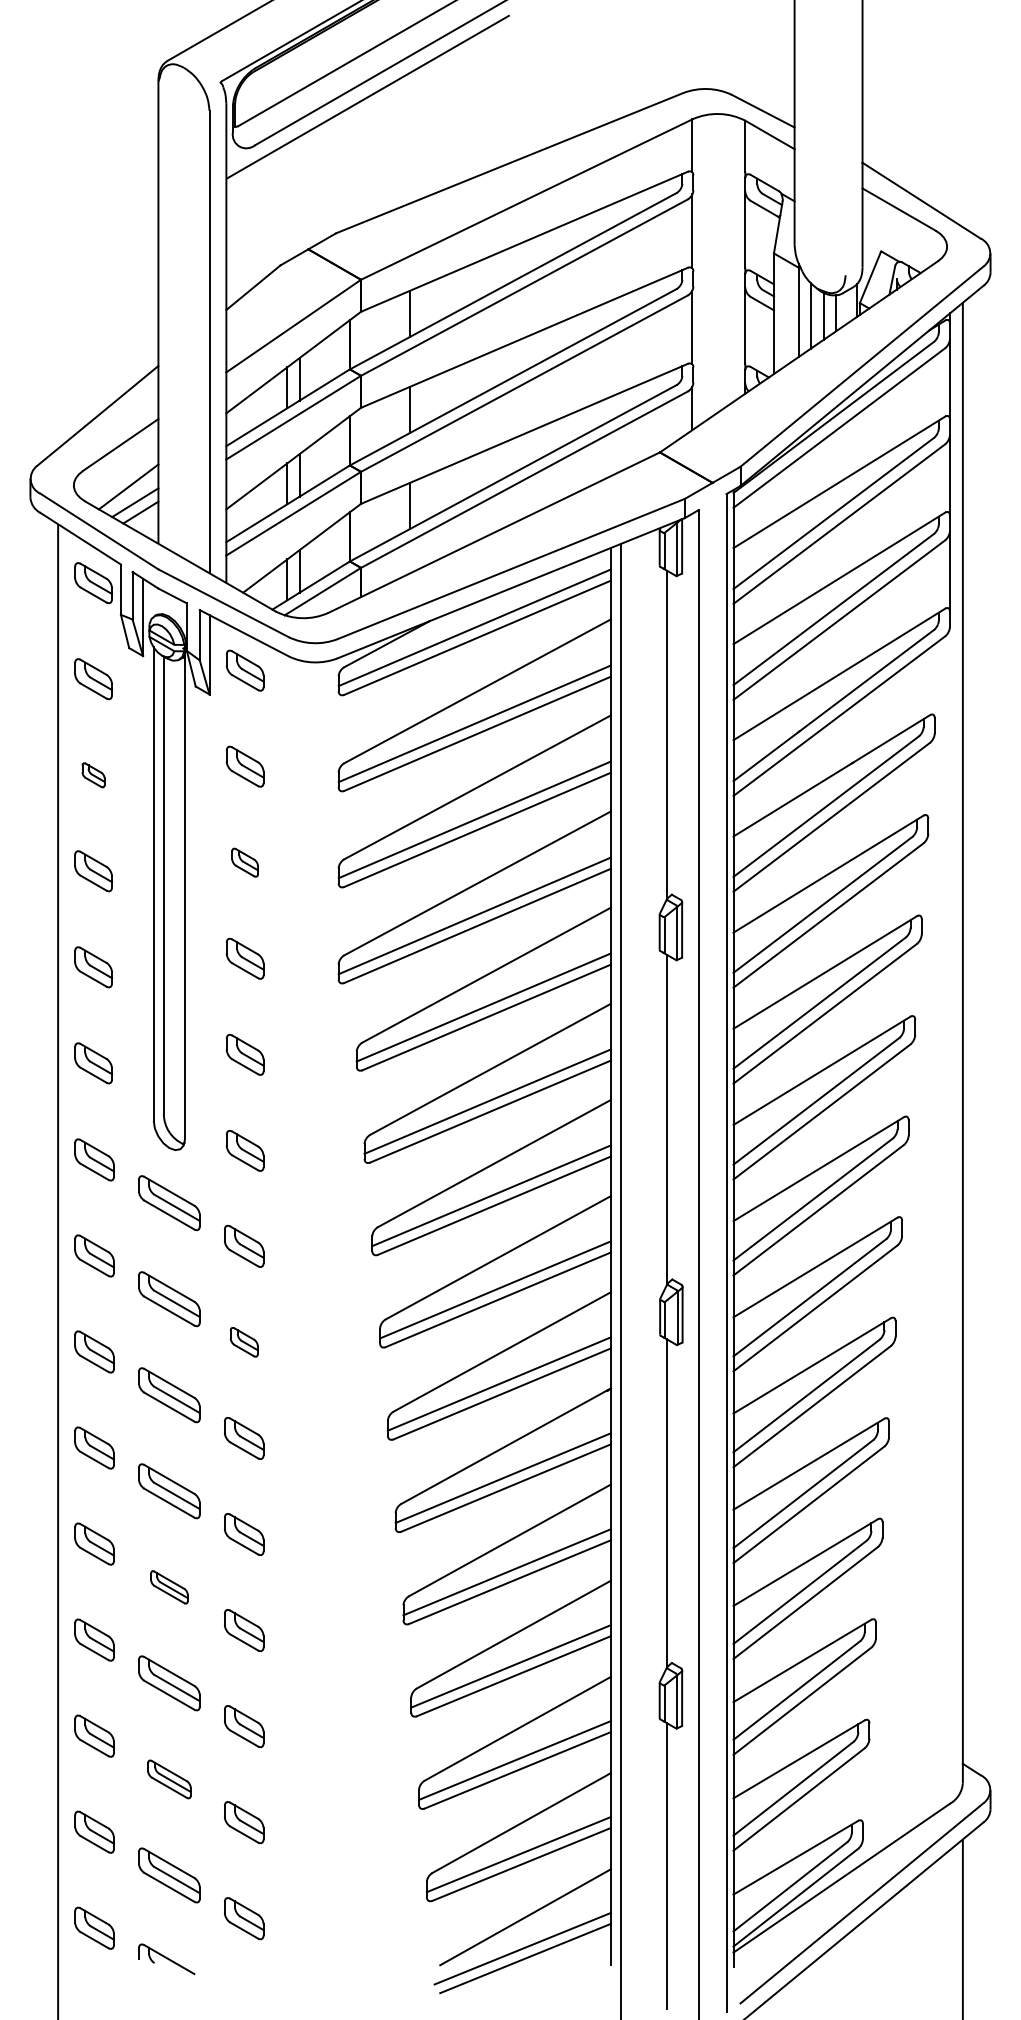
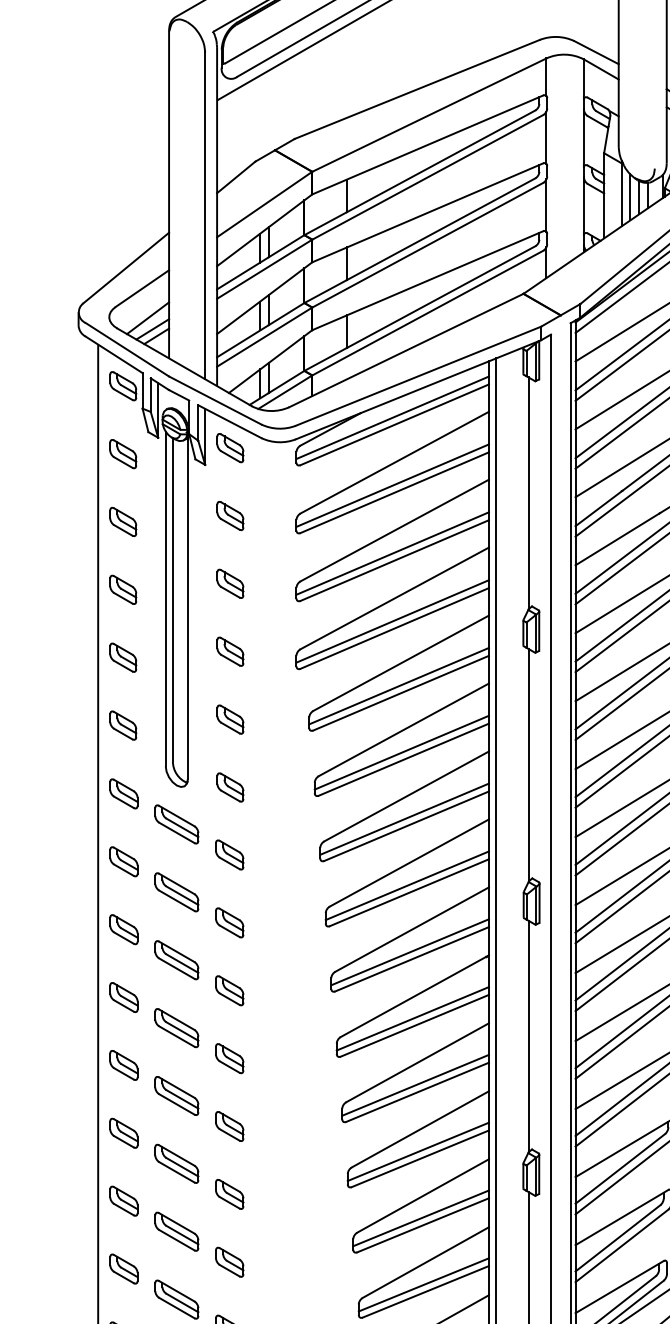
part: (93, 775) -> (123, 522), size x1.67
part: (244, 862) -> (229, 583), size x1.43
part: (244, 1341) -> (229, 922), size x1.43
part: (169, 1587) -> (176, 1096), size x1.67
part: (169, 1779) -> (176, 1231), size x1.43

